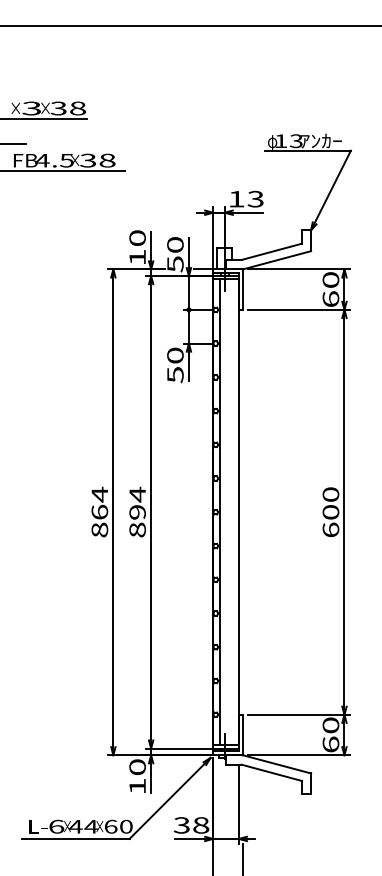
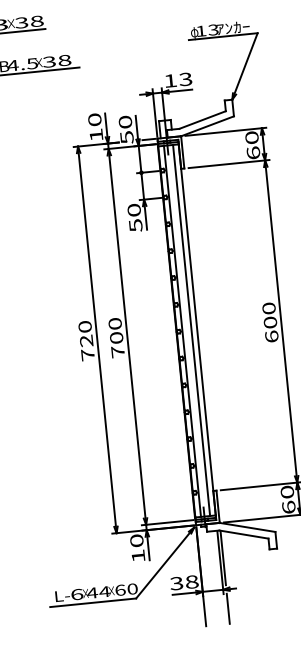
text: (99, 511) -> (86, 340), 864 -> 720
text: (137, 511) -> (116, 337), 894 -> 700
line: (231, 512) -> (191, 330), added
line: (242, 799) -> (222, 558), added

